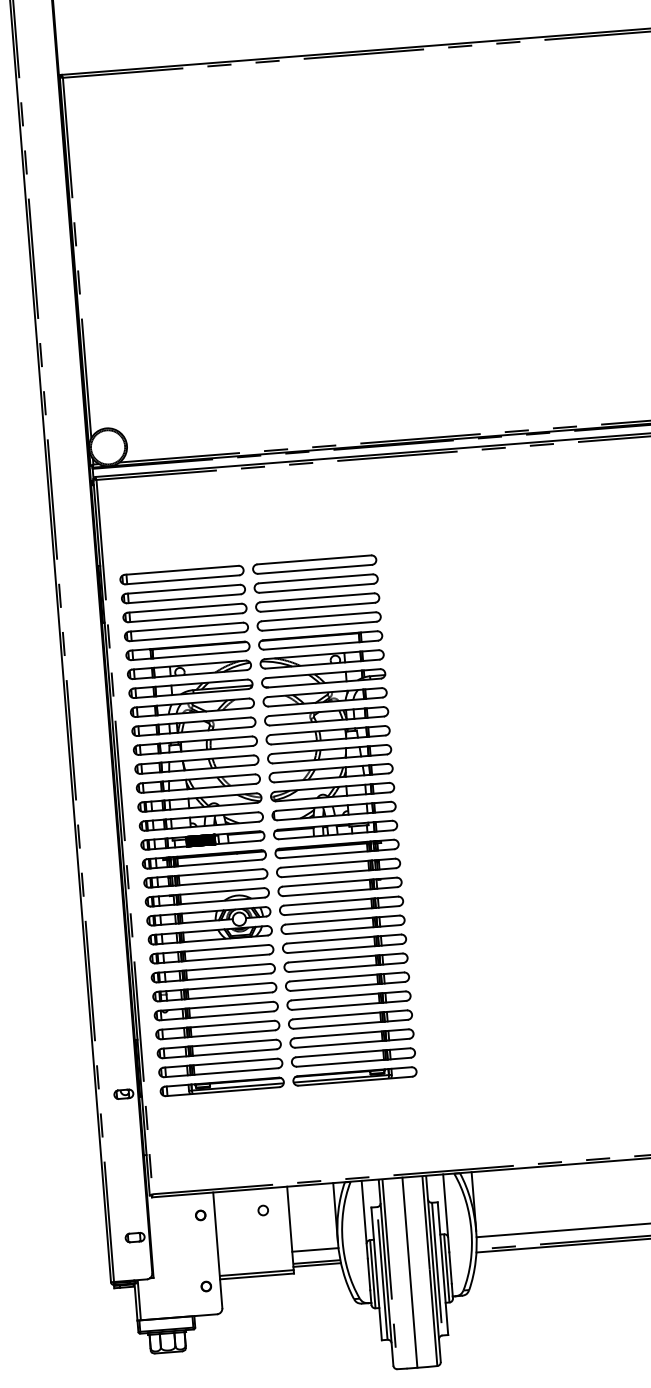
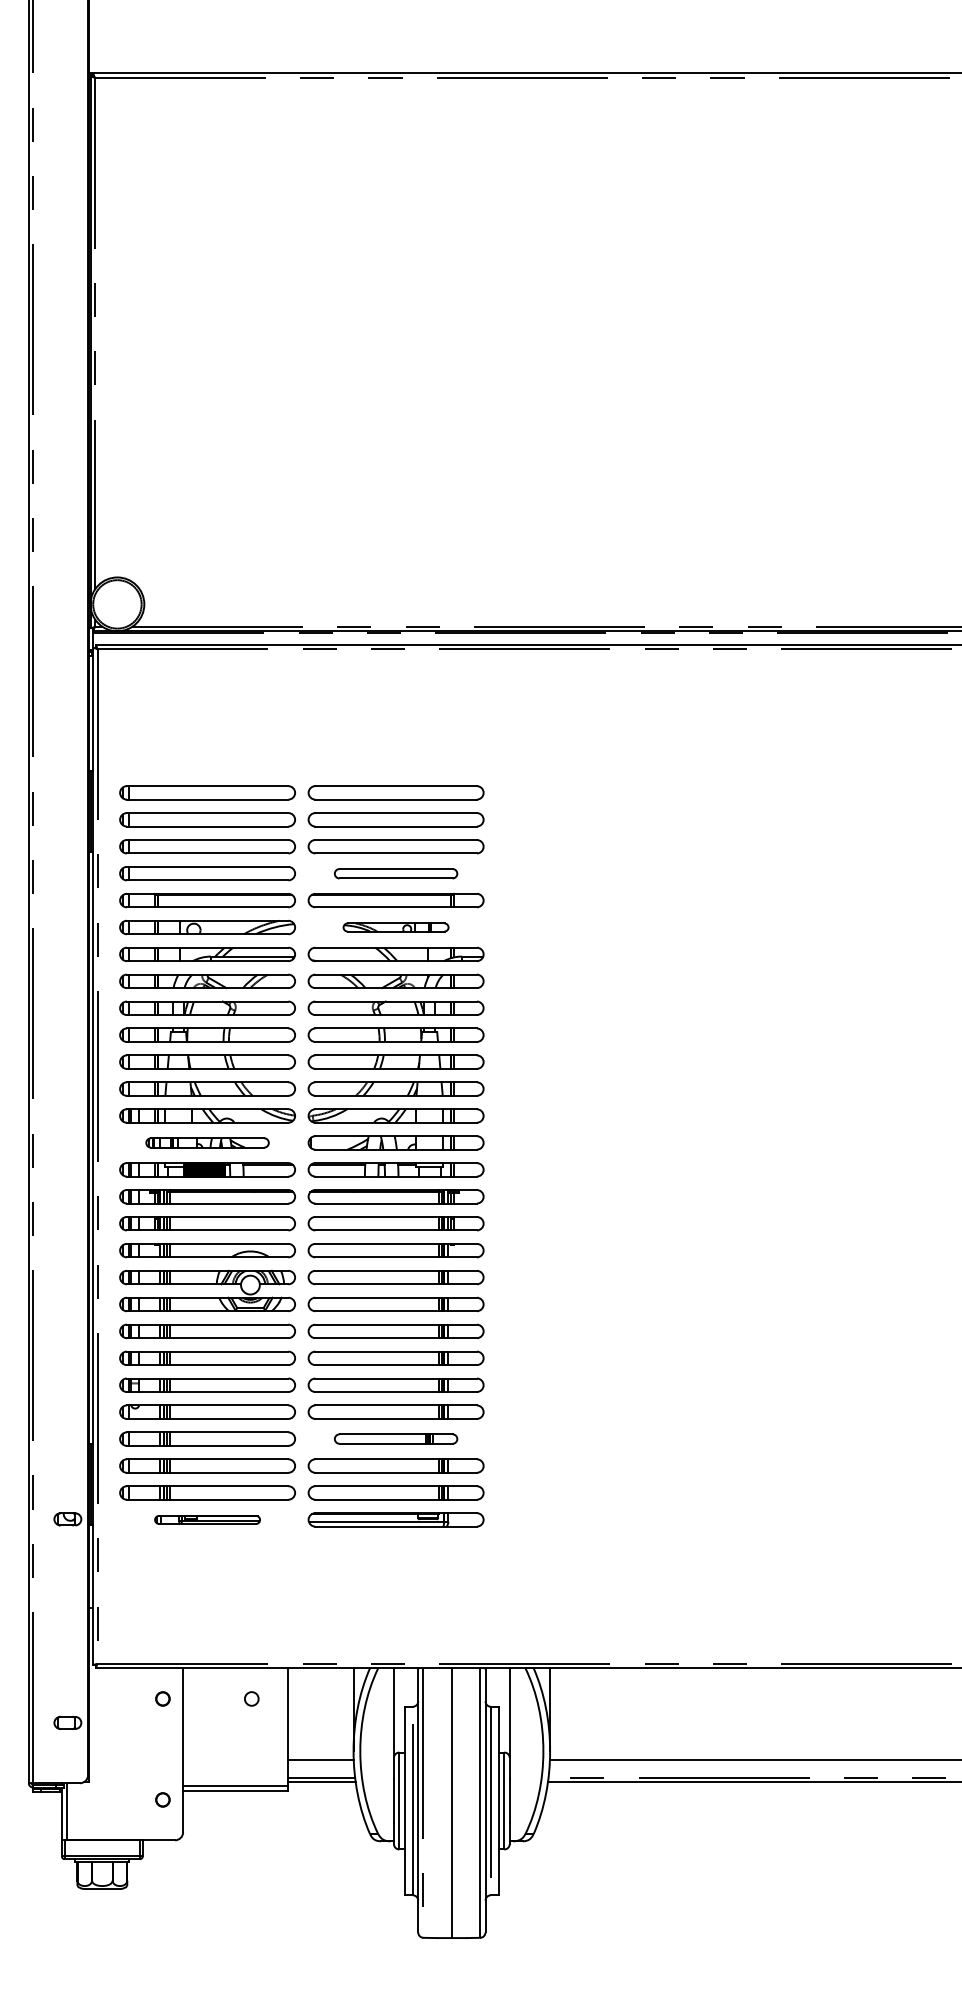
part: (318, 621) -> (395, 873), size x0.7
part: (321, 659) -> (395, 927), size x0.6
part: (201, 821) -> (207, 1142), size x0.7
part: (350, 1019) -> (395, 1438), size x0.7
part: (222, 1086) -> (207, 1519), size x0.6

